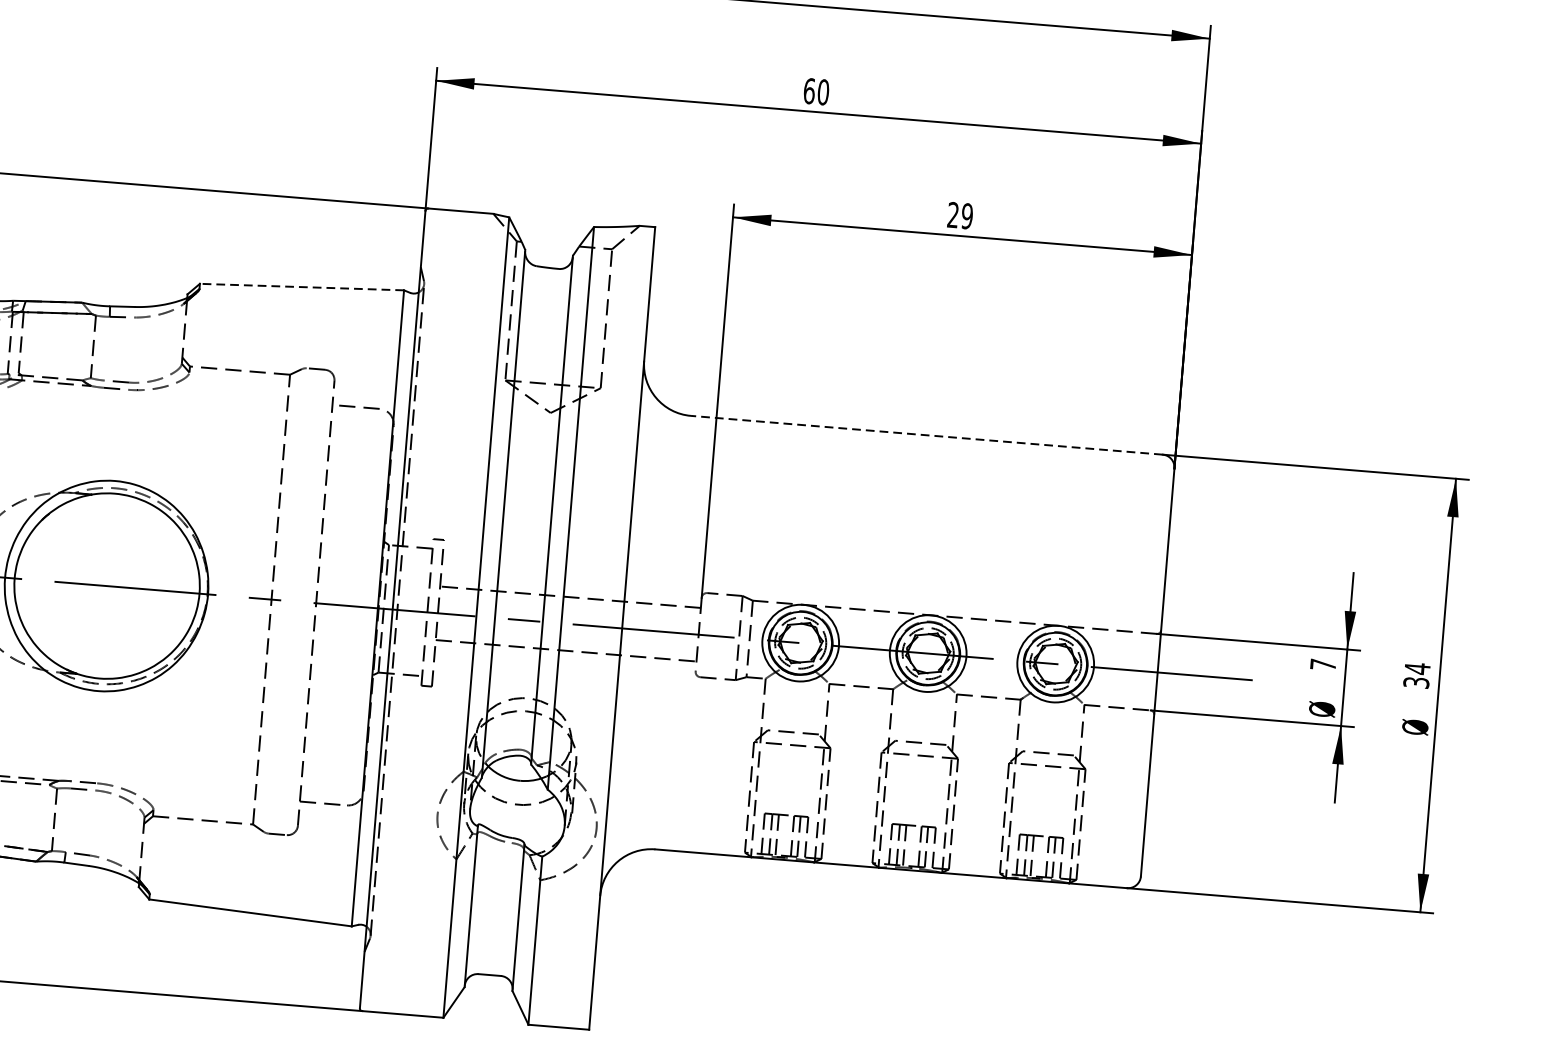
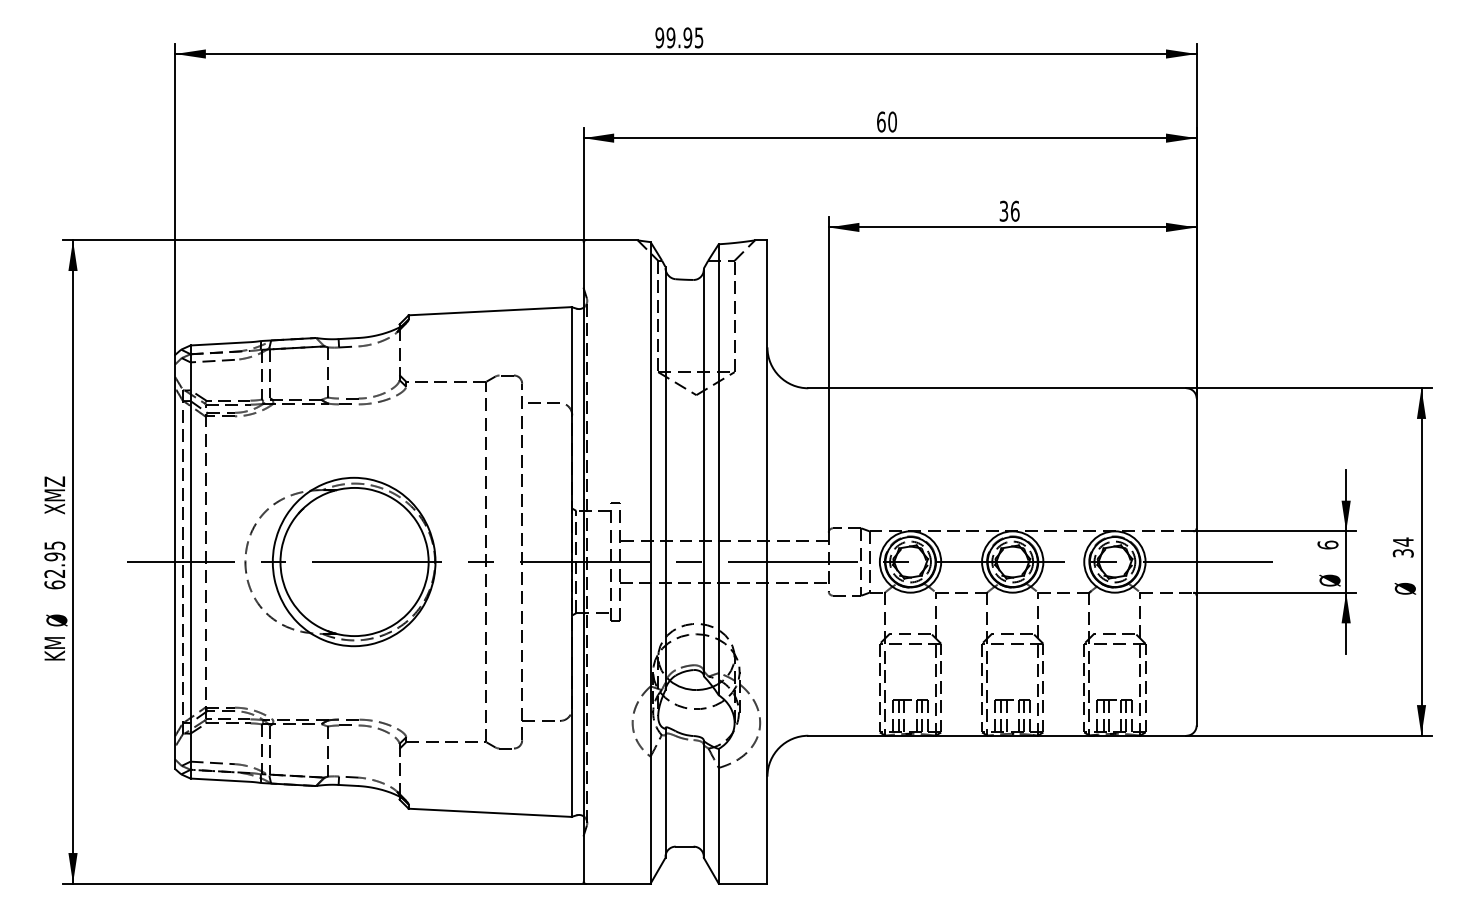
text: (960, 214) -> (1009, 210), 29 -> 36
line: (302, 287) -> (490, 311), dashed -> solid
line: (925, 435) -> (996, 388), dashed -> solid
text: (1322, 664) -> (1327, 544), 7 -> 6

